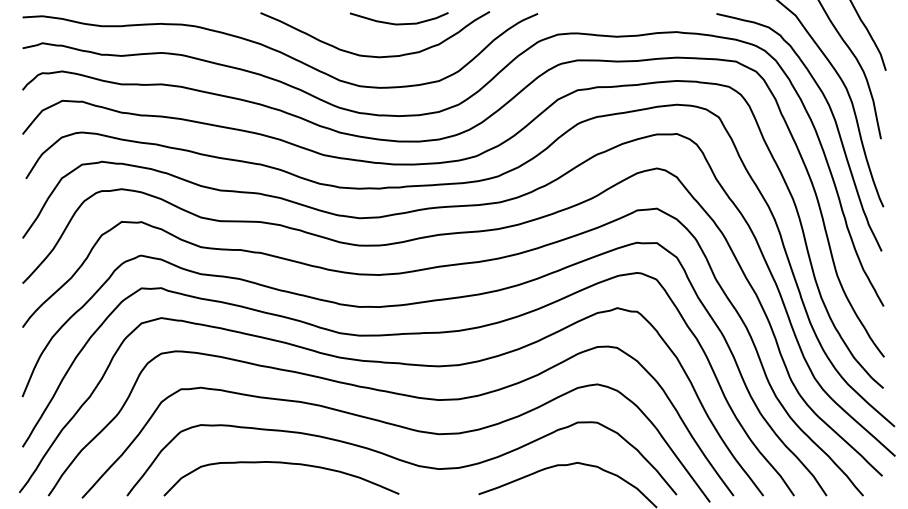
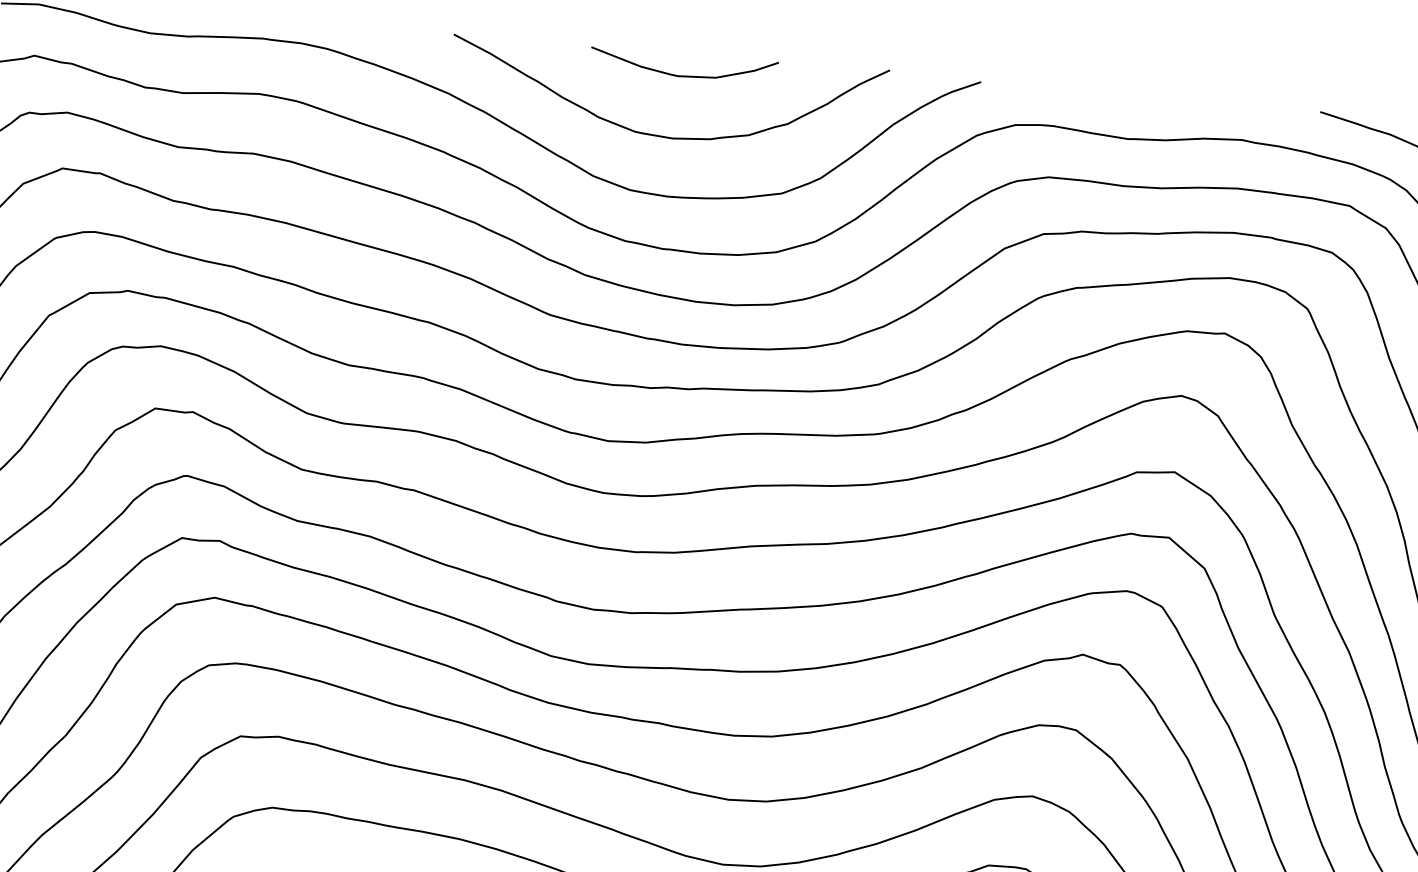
curve: (398, 23) -> (682, 74), moved

